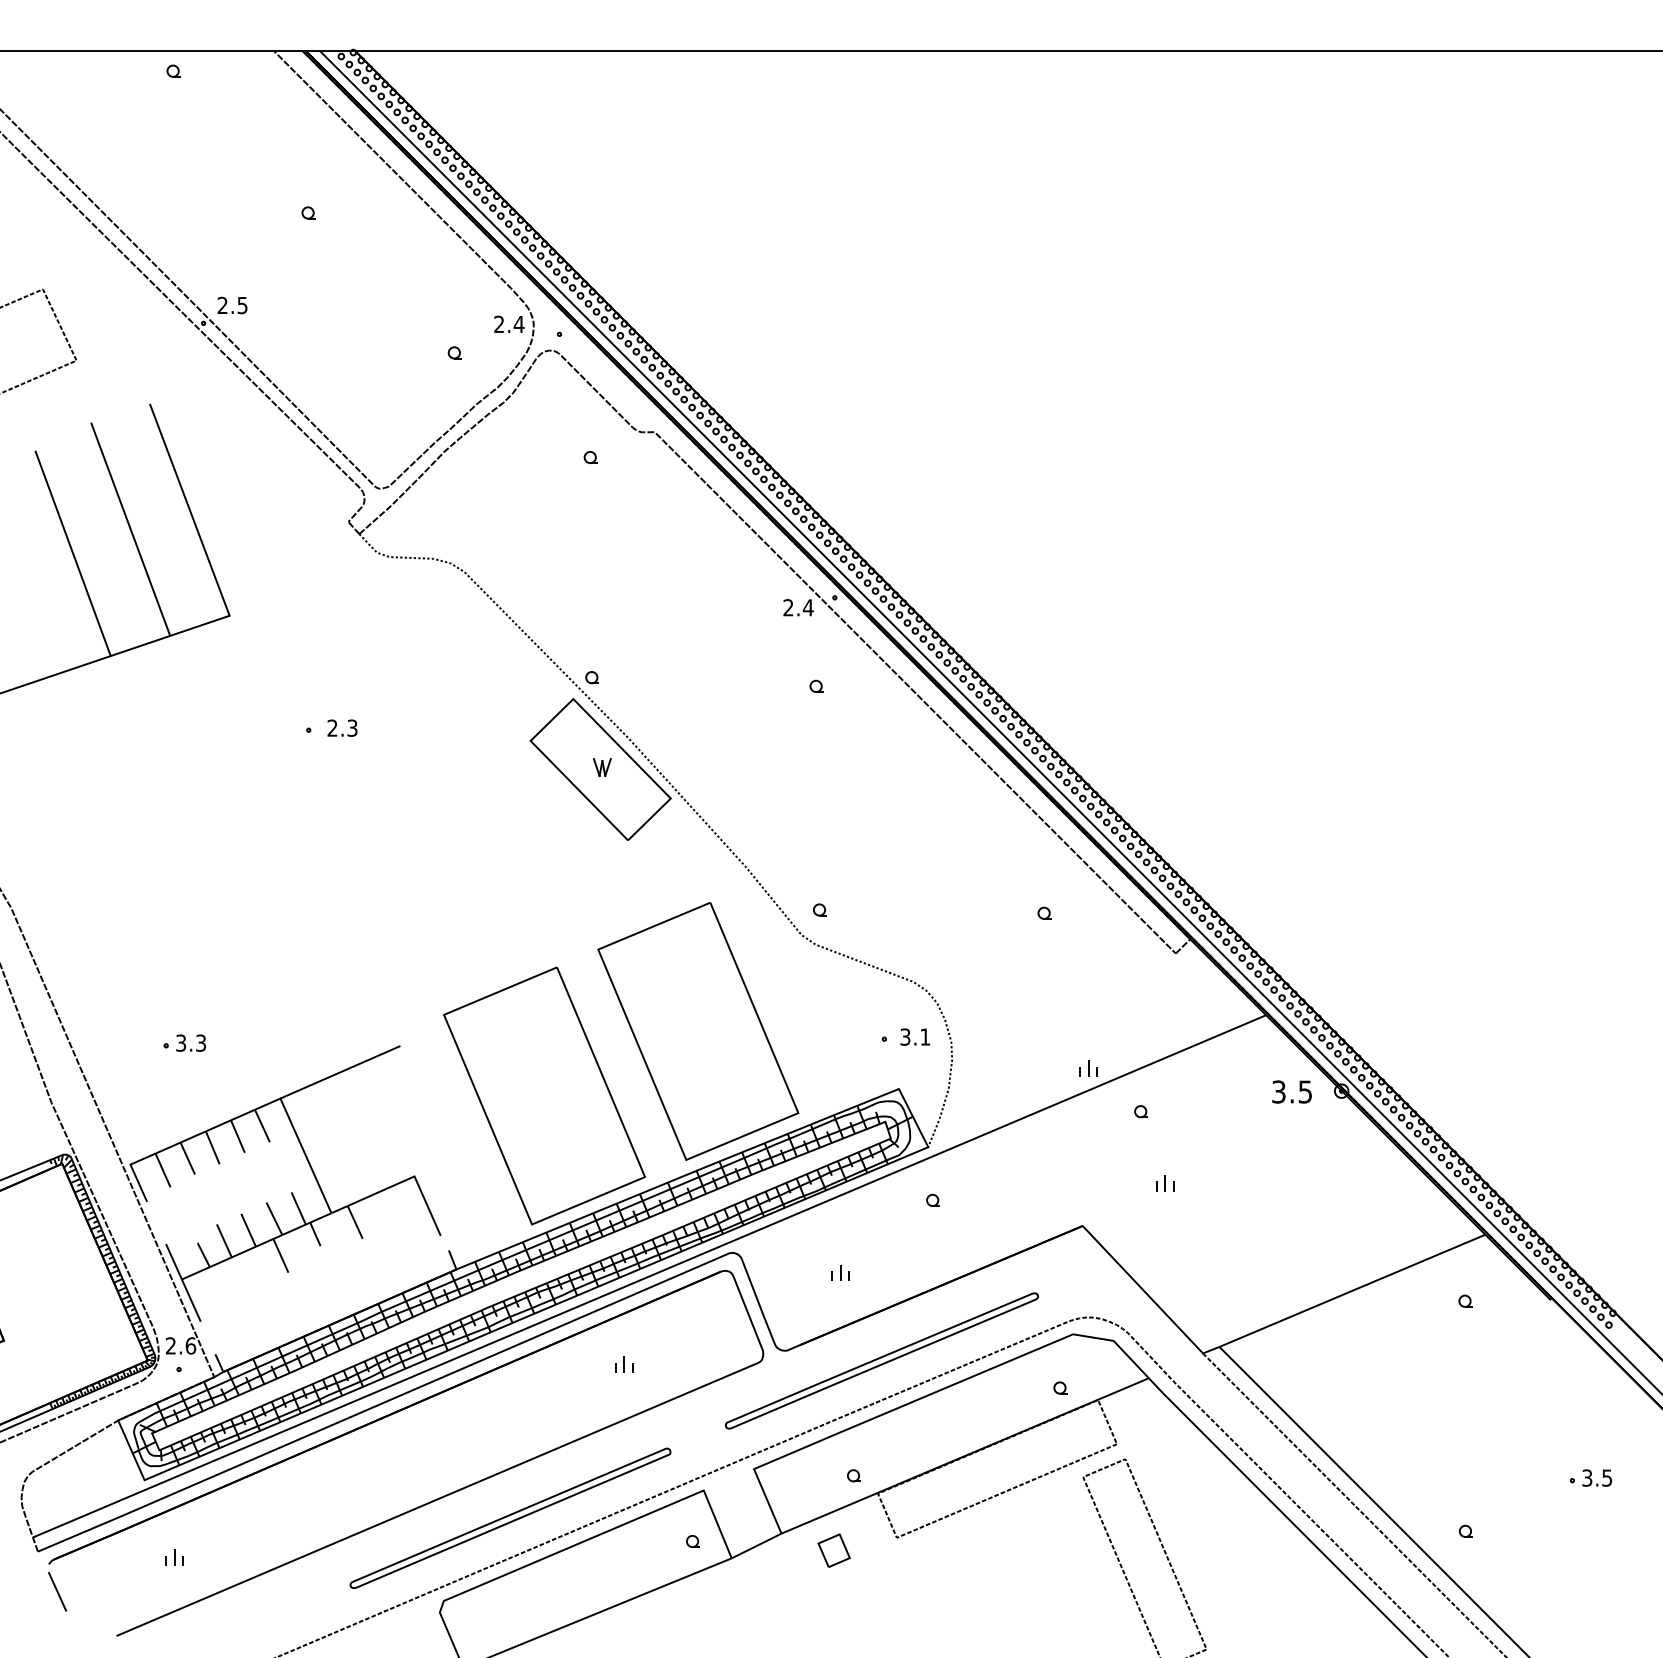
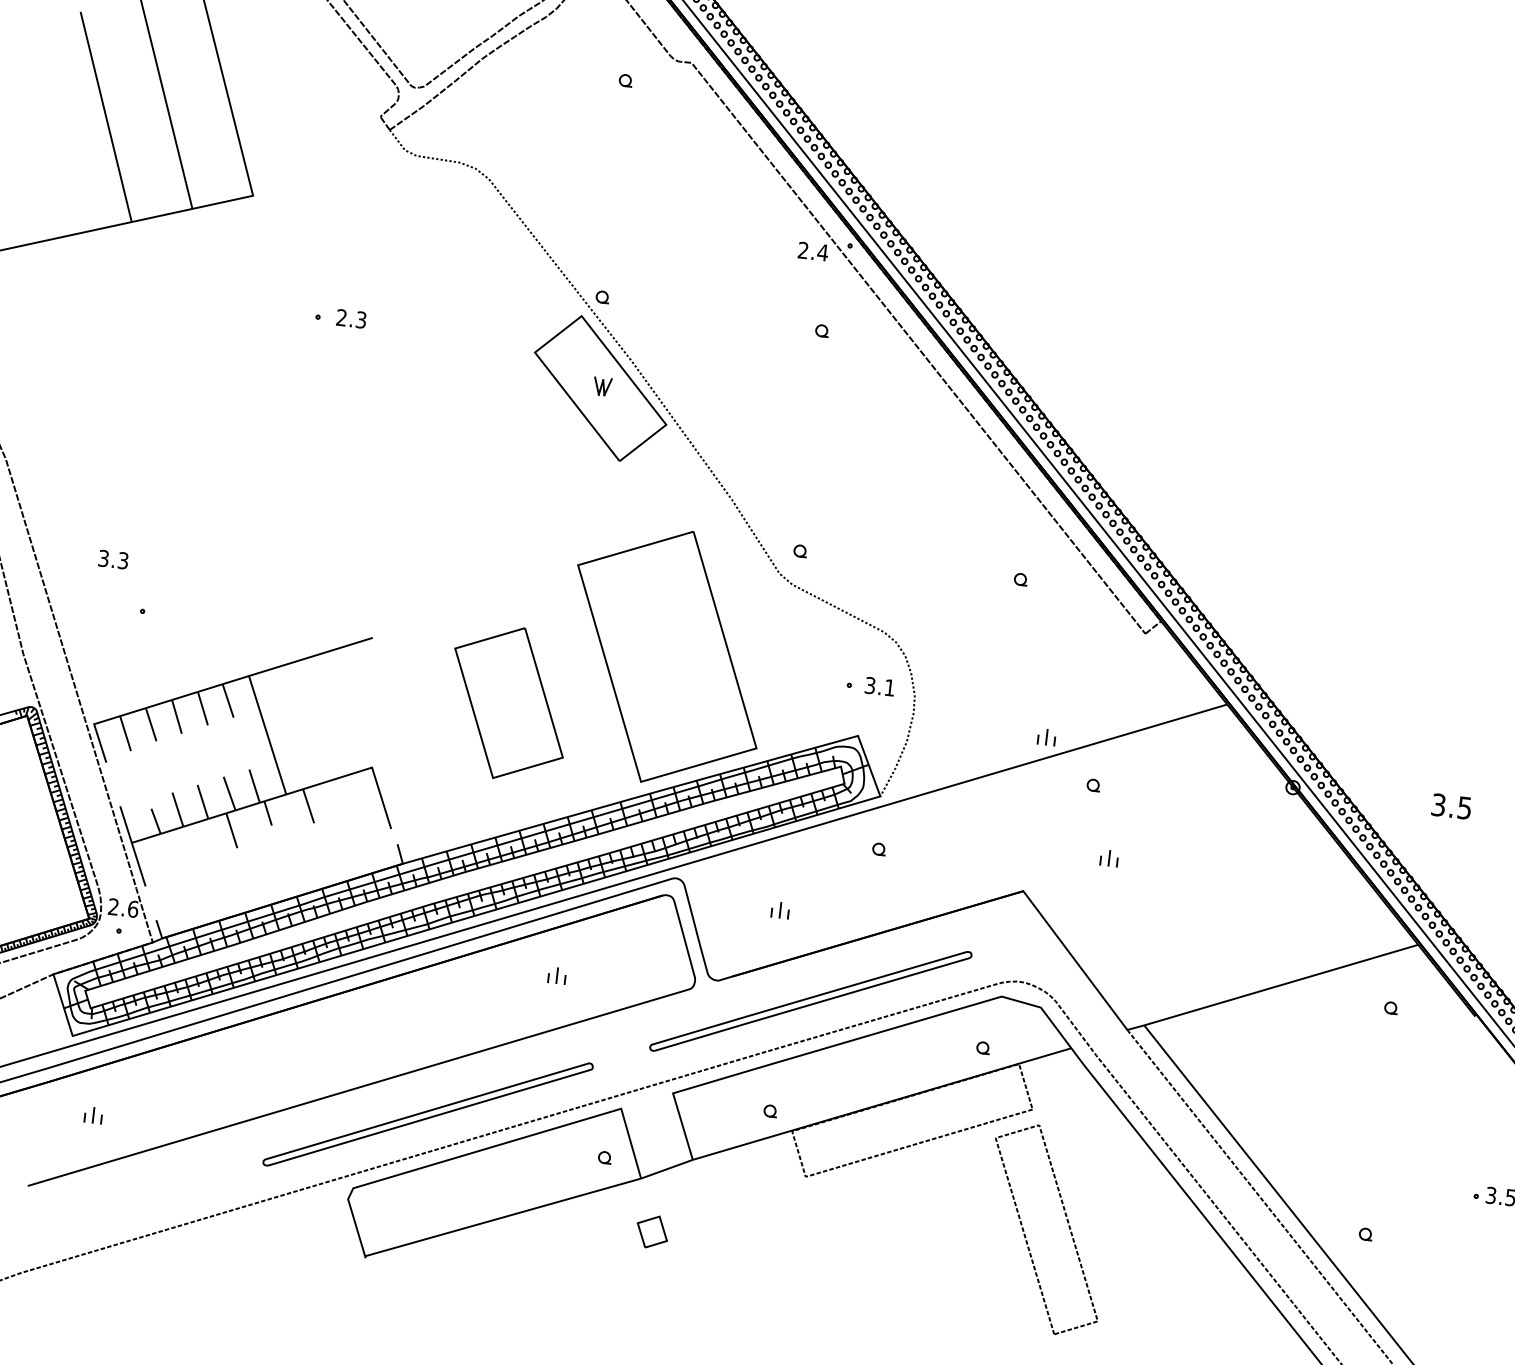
text: (190, 1042) -> (113, 558), moved
text: (1291, 1091) -> (1451, 805), moved
part: (544, 1095) -> (508, 702), size x0.6
part: (833, 1550) -> (651, 1231), moved

